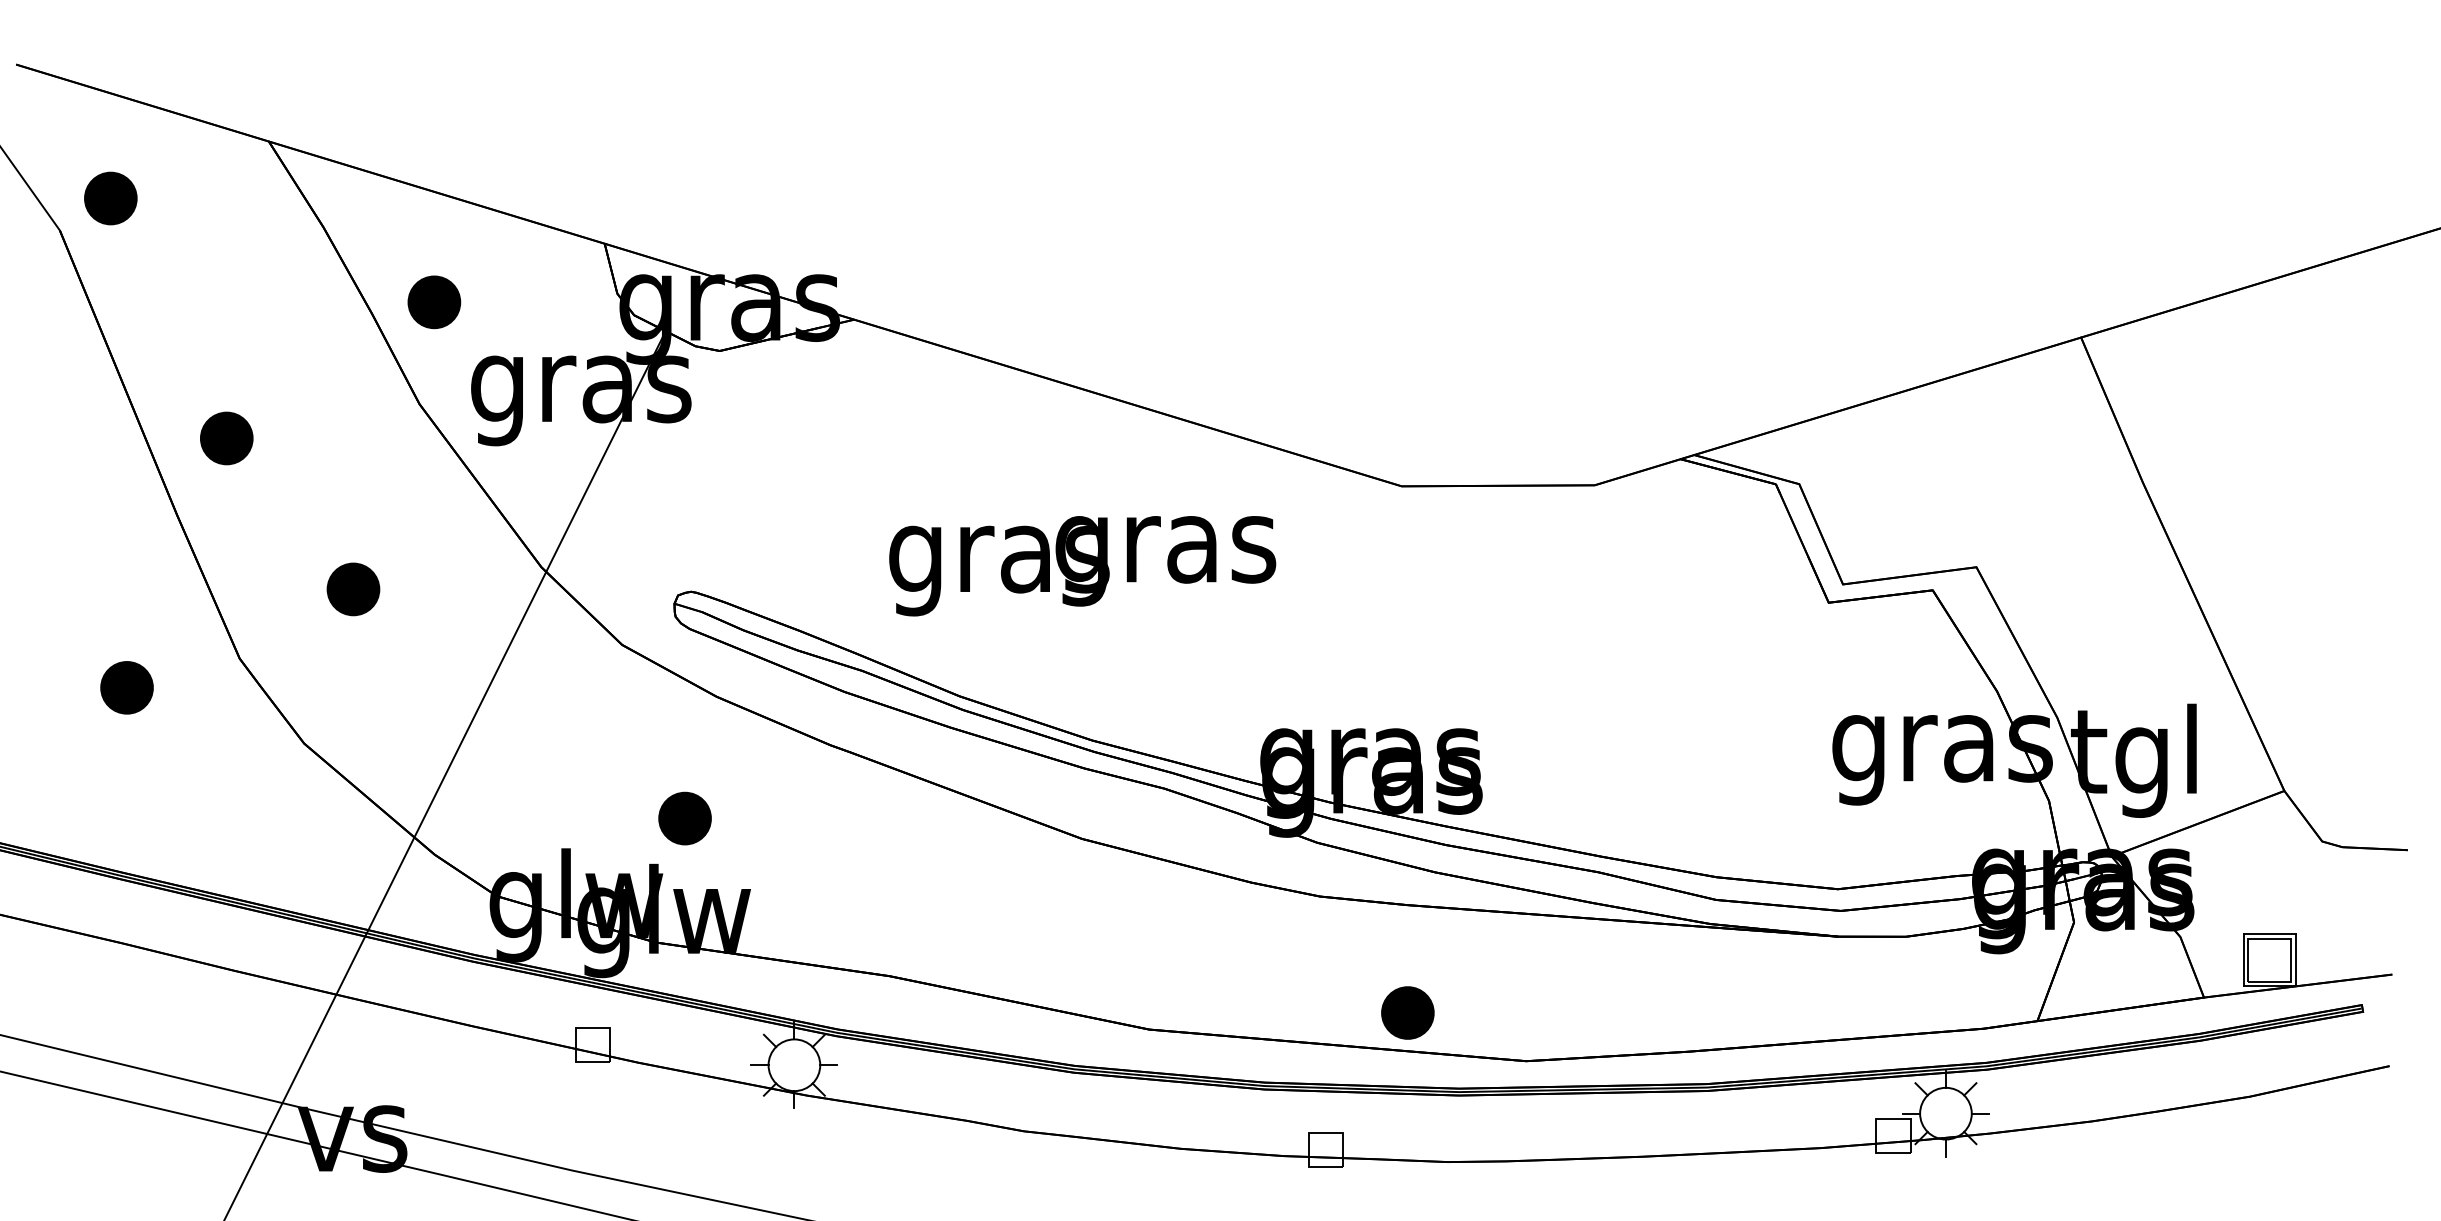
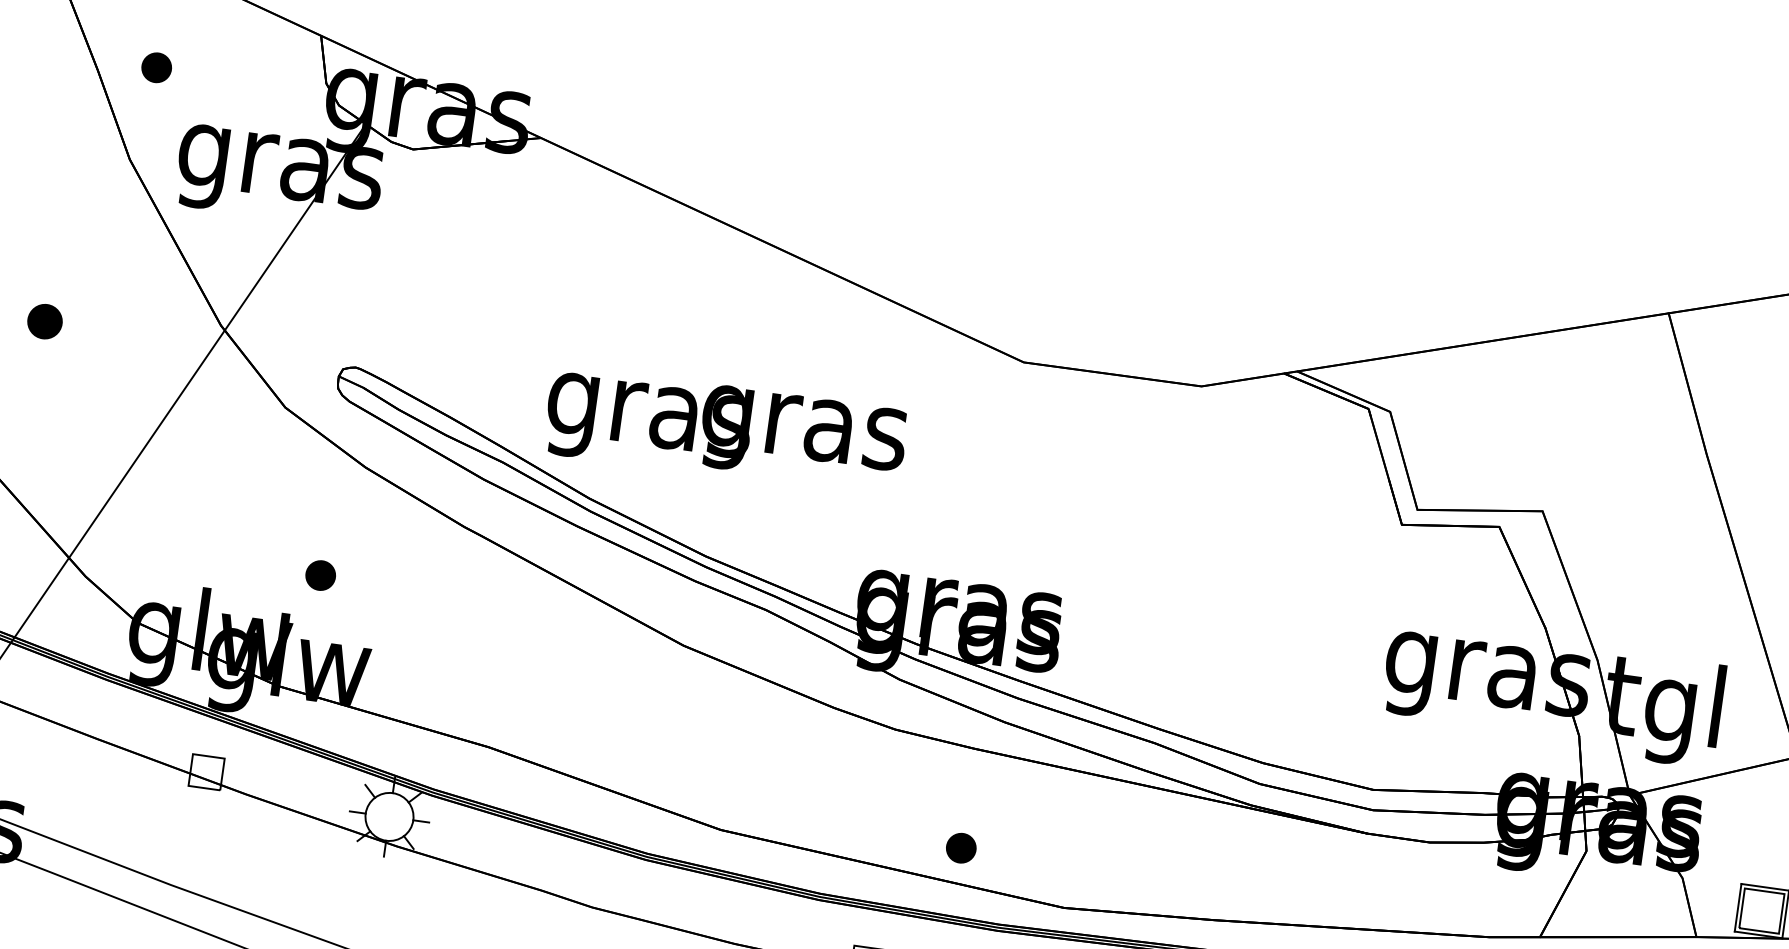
part: (434, 302) -> (156, 67), size x0.6
text: (1082, 566) -> (725, 432), moved
part: (353, 589) -> (45, 321), size x0.7
part: (684, 818) -> (320, 575), size x0.6
part: (1407, 1012) -> (960, 847), size x0.6

